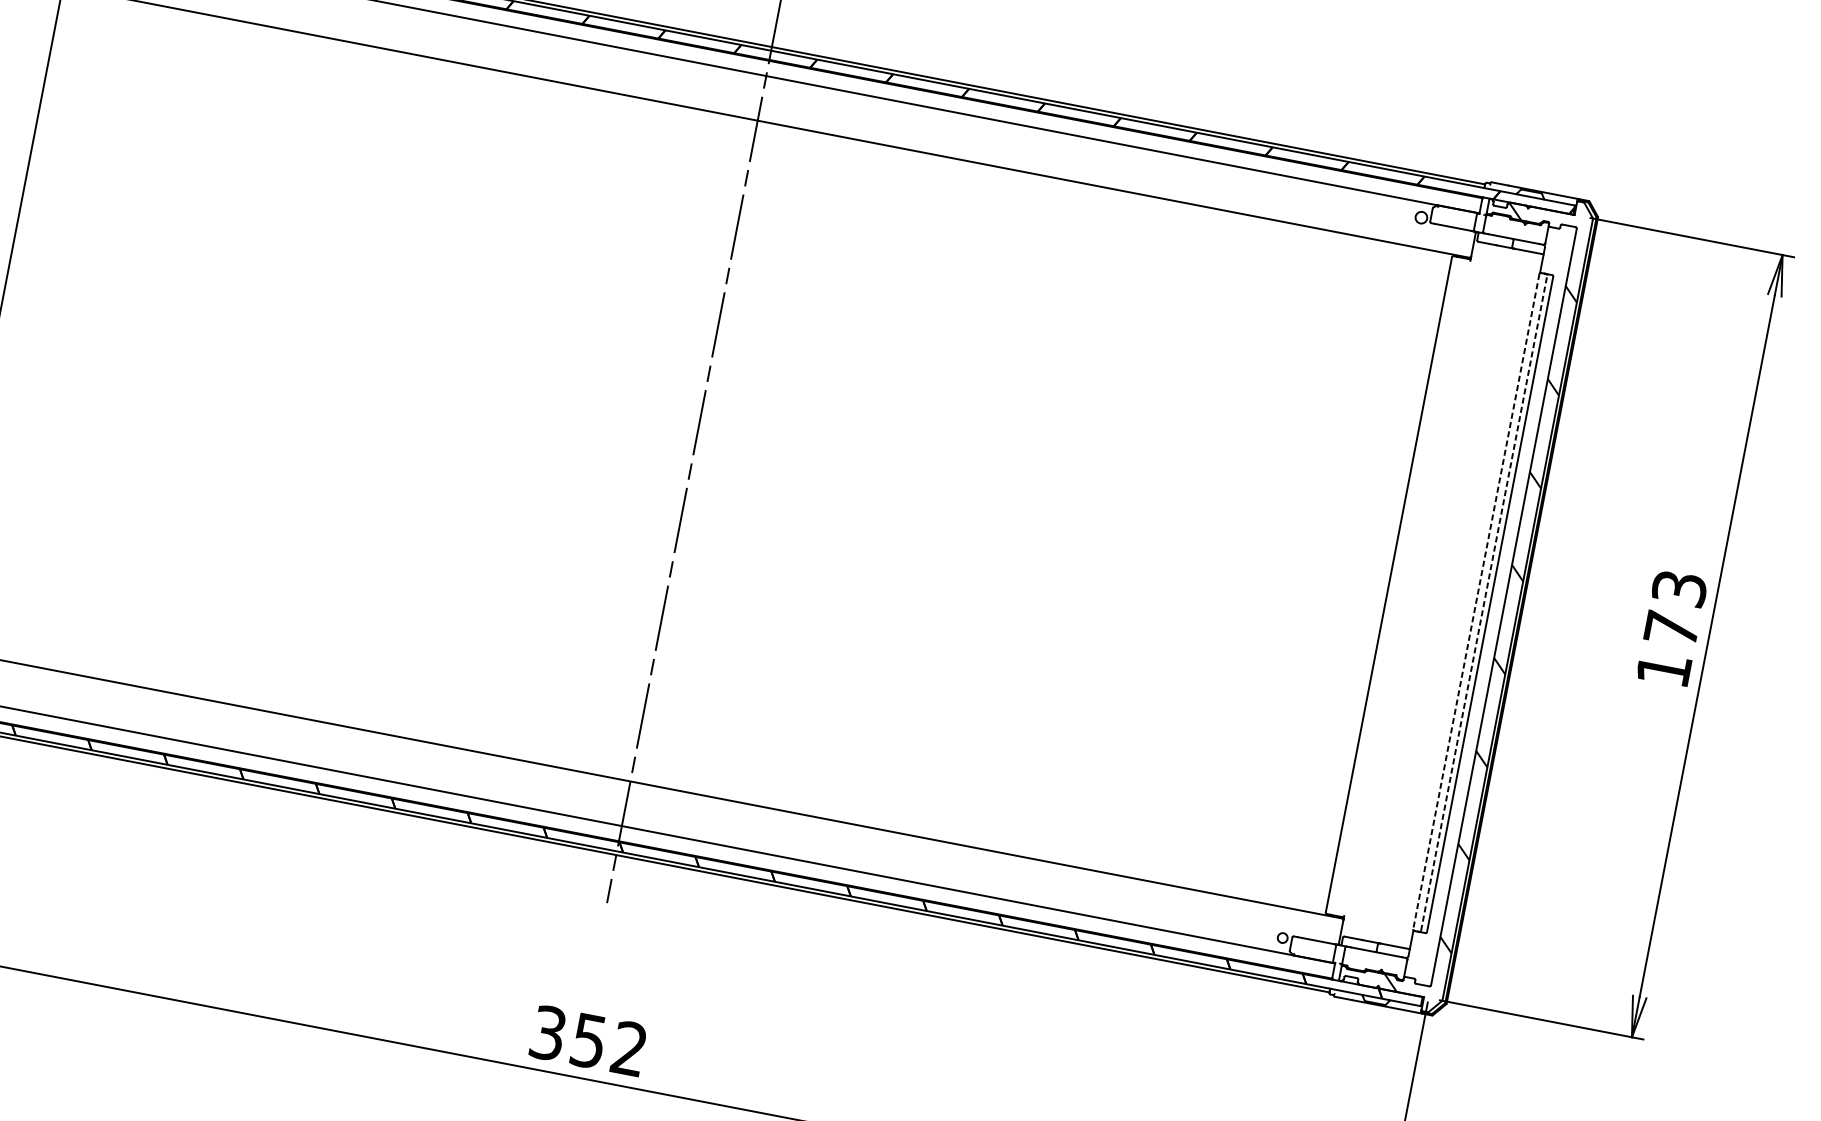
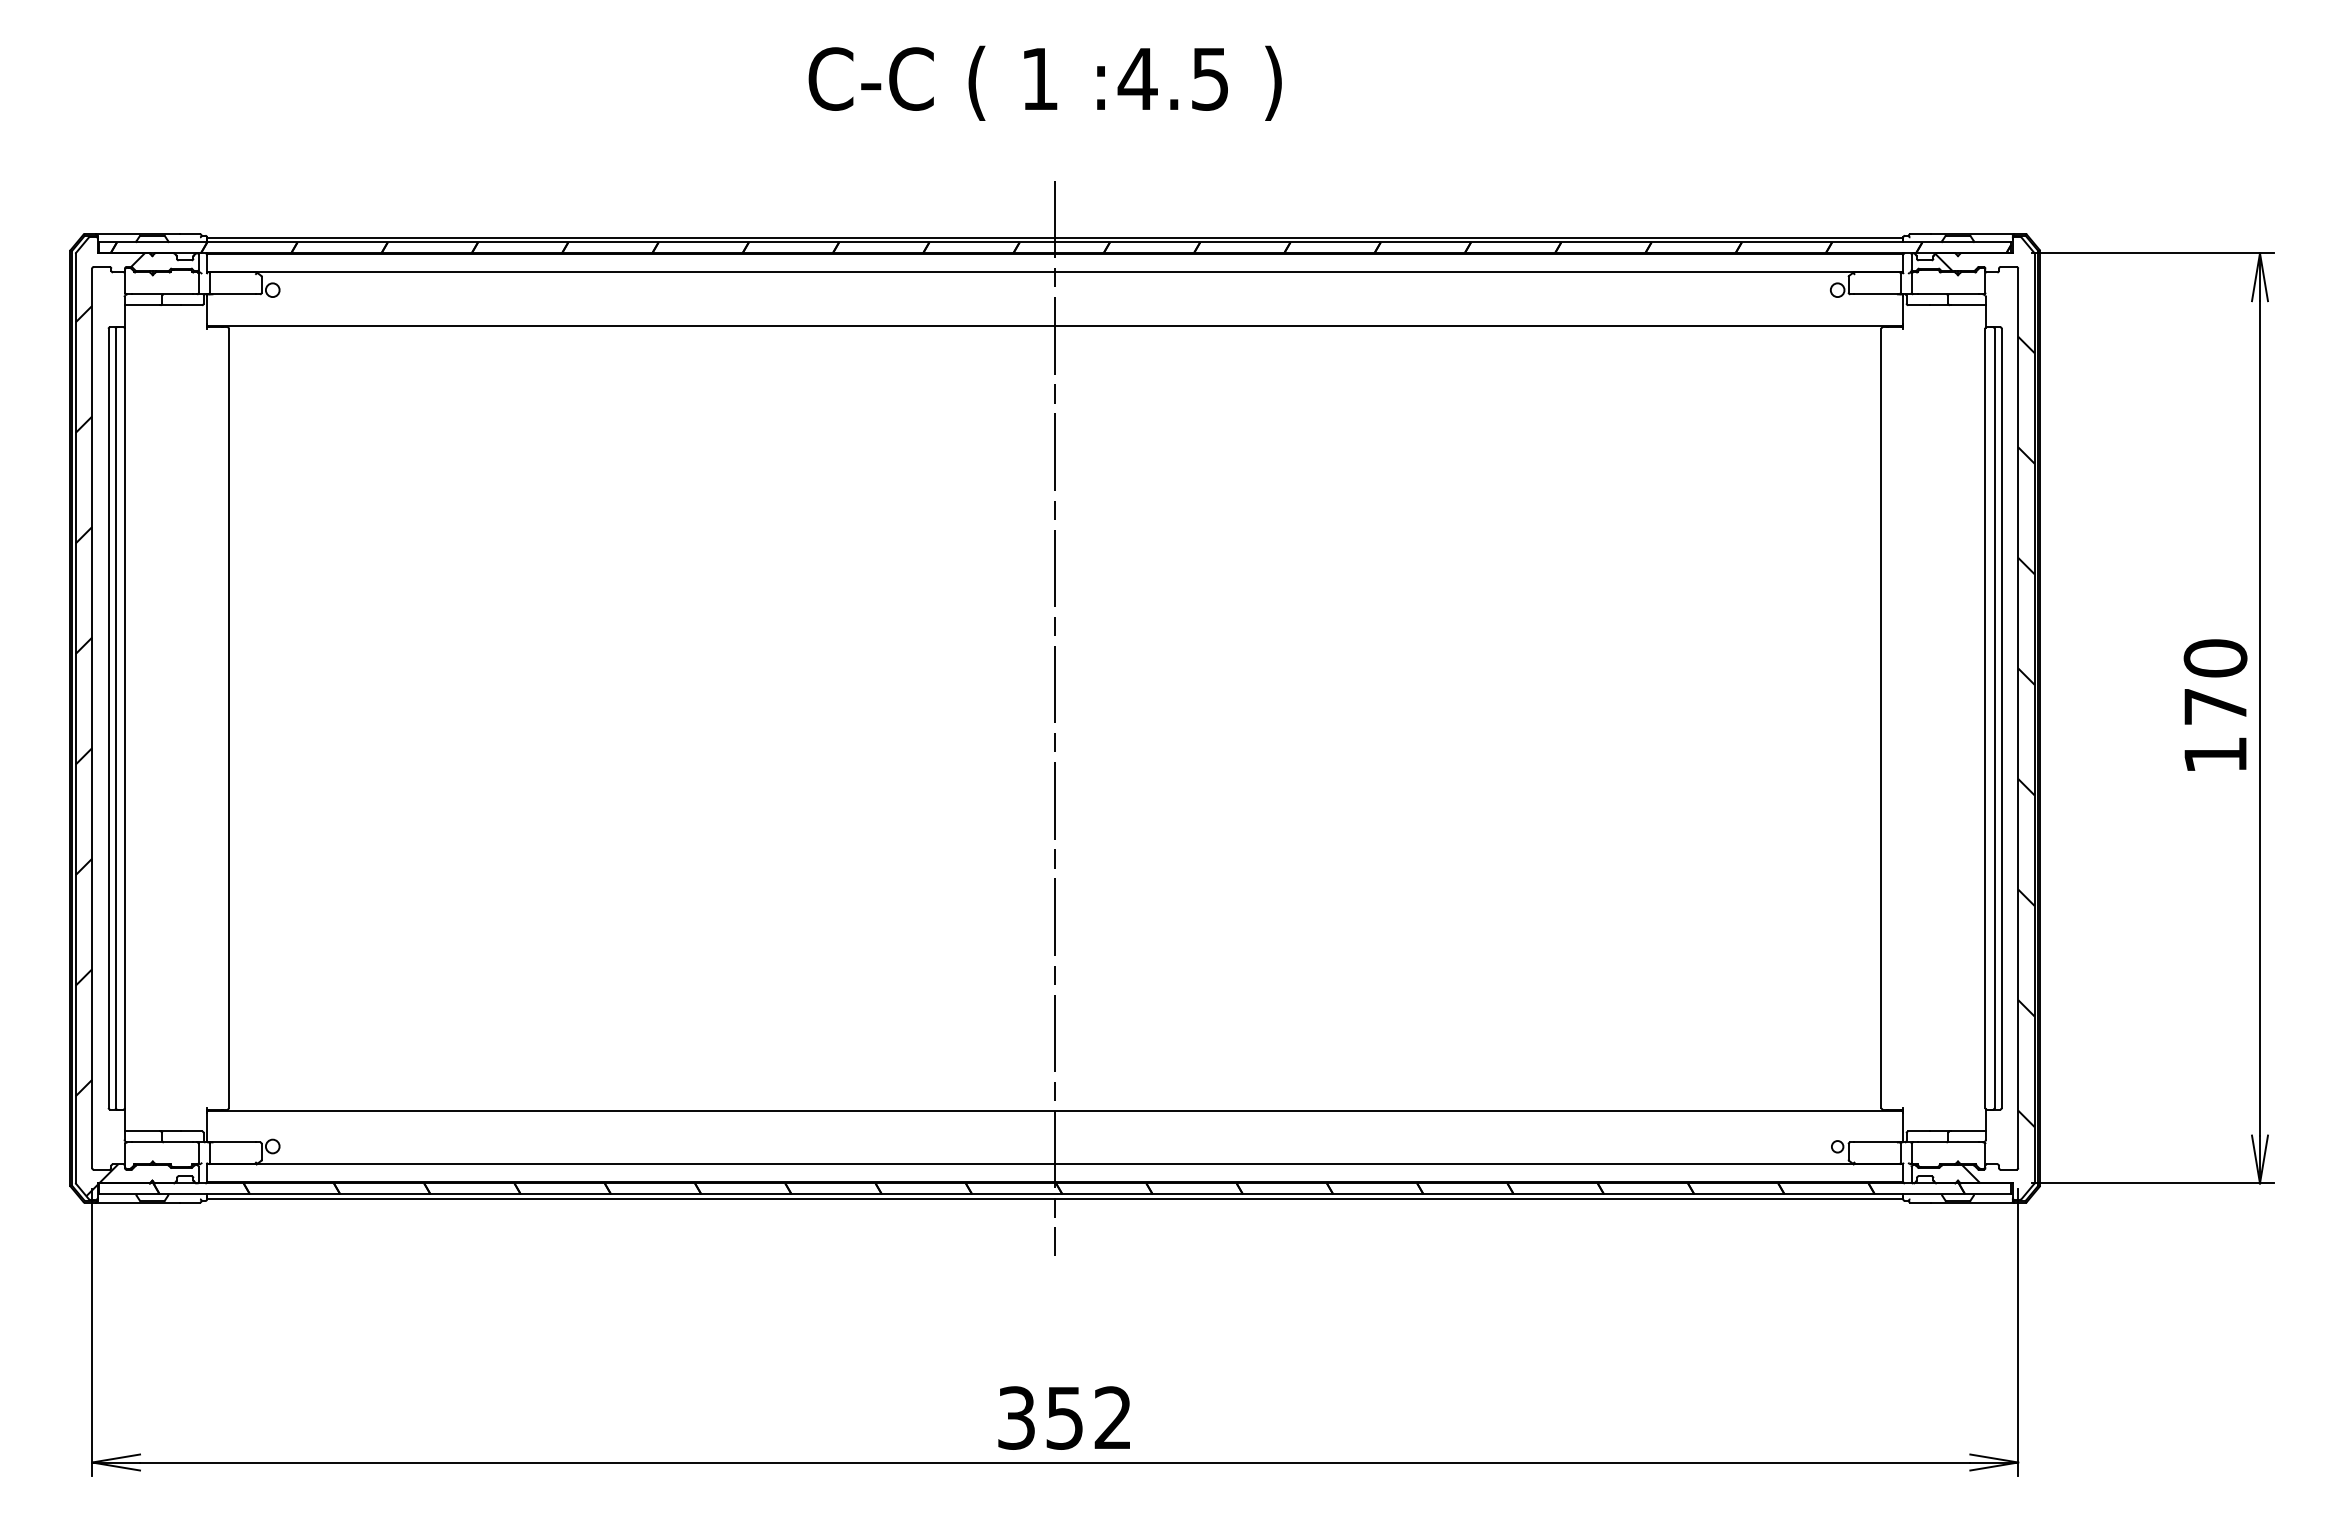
text: (1679, 588) -> (2215, 658), 173 -> 170
line: (1476, 601) -> (1985, 718), dashed -> solid
line: (1483, 603) -> (1994, 718), dashed -> solid

